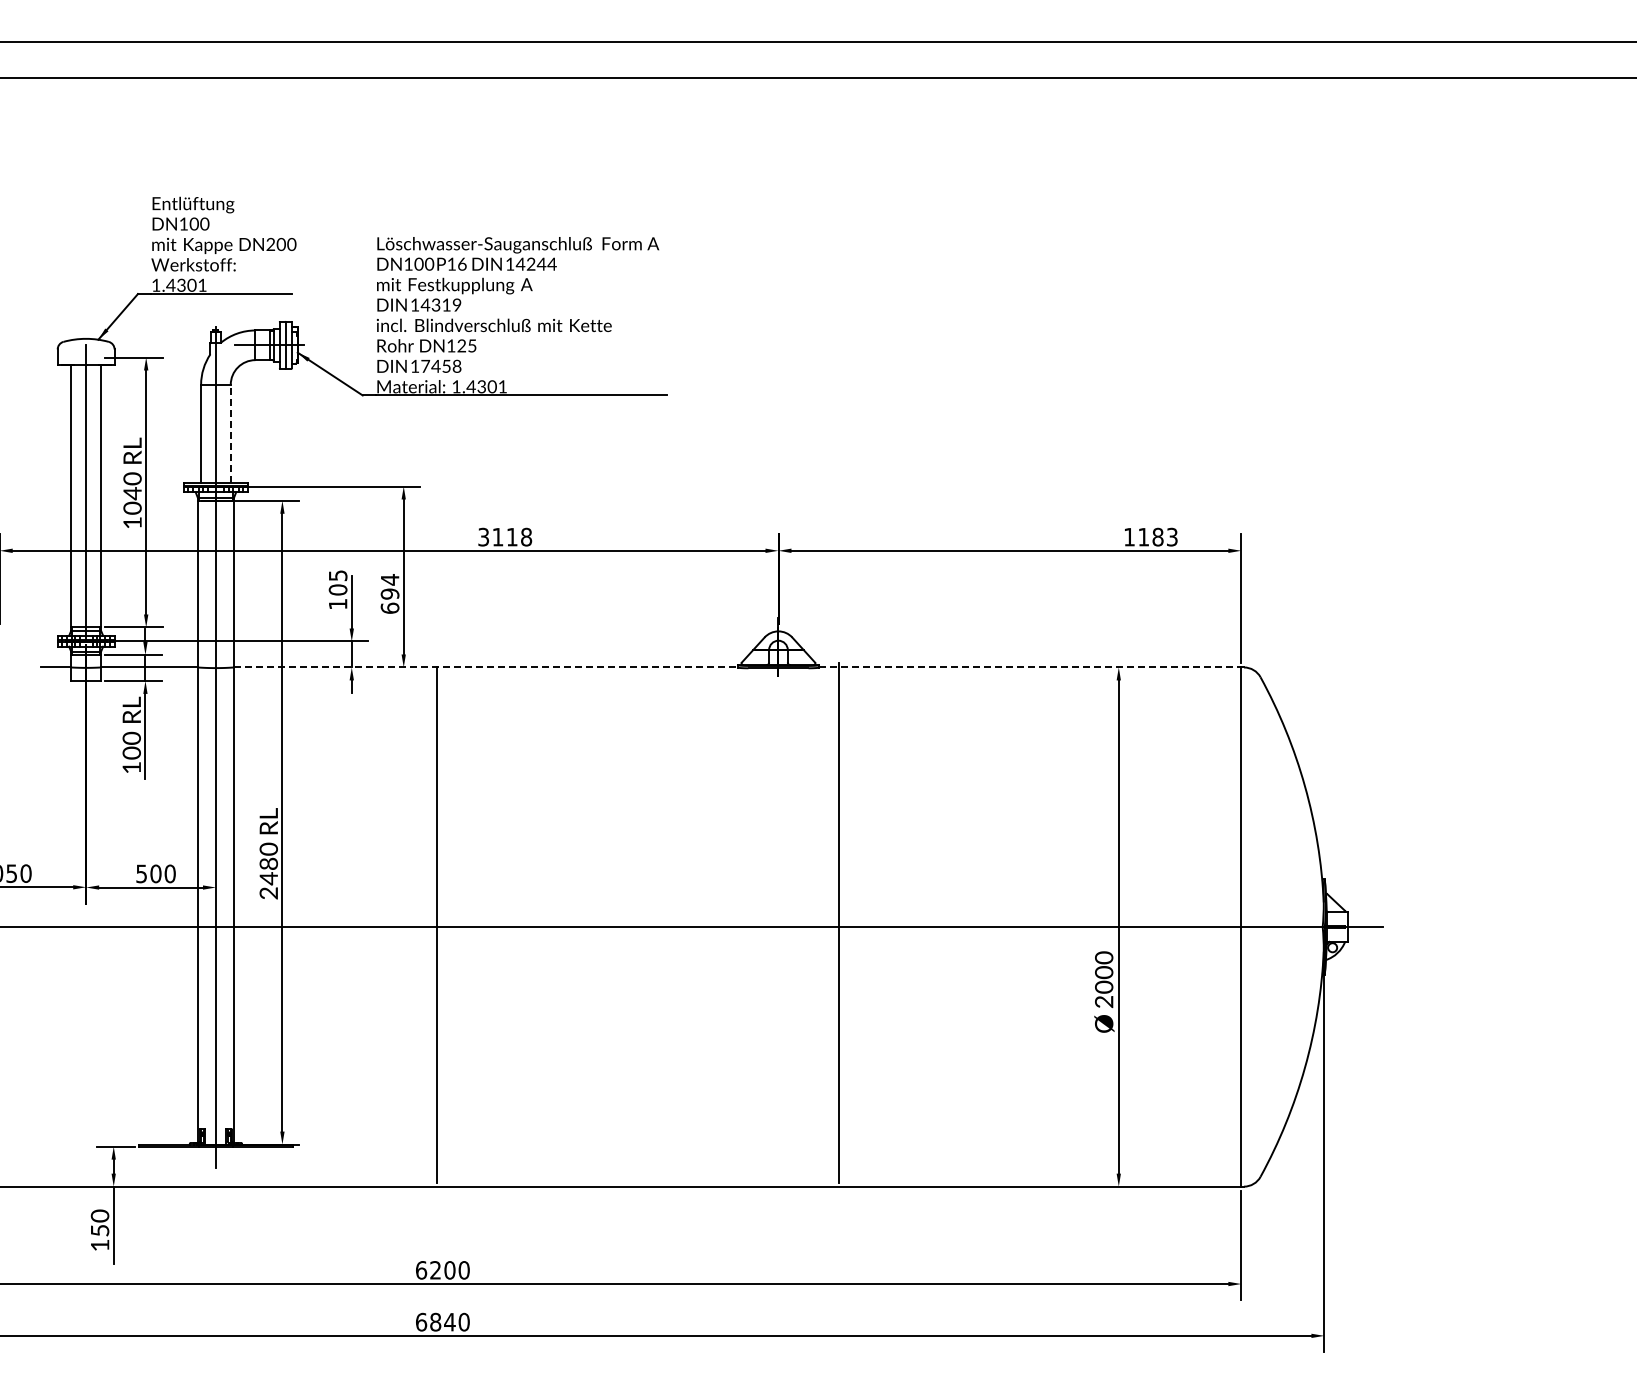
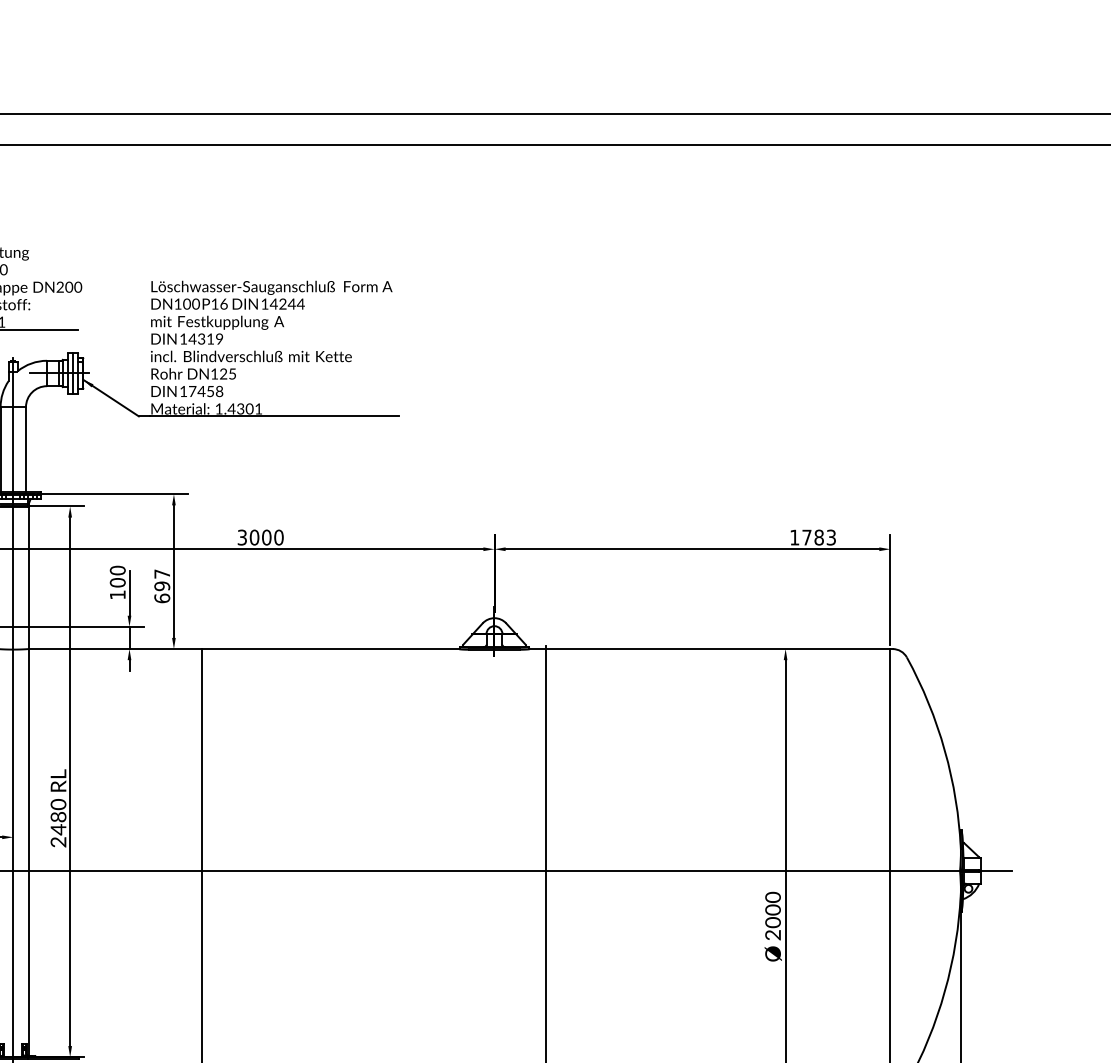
line: (230, 433) -> (25, 448), dashed -> solid
text: (512, 536) -> (266, 537), 3118 -> 3000
text: (1143, 537) -> (806, 537), 1183 -> 1783
text: (337, 575) -> (117, 570), 105 -> 100
text: (390, 579) -> (162, 573), 694 -> 697
line: (485, 667) -> (243, 649), dashed -> solid
line: (1030, 667) -> (710, 649), dashed -> solid

